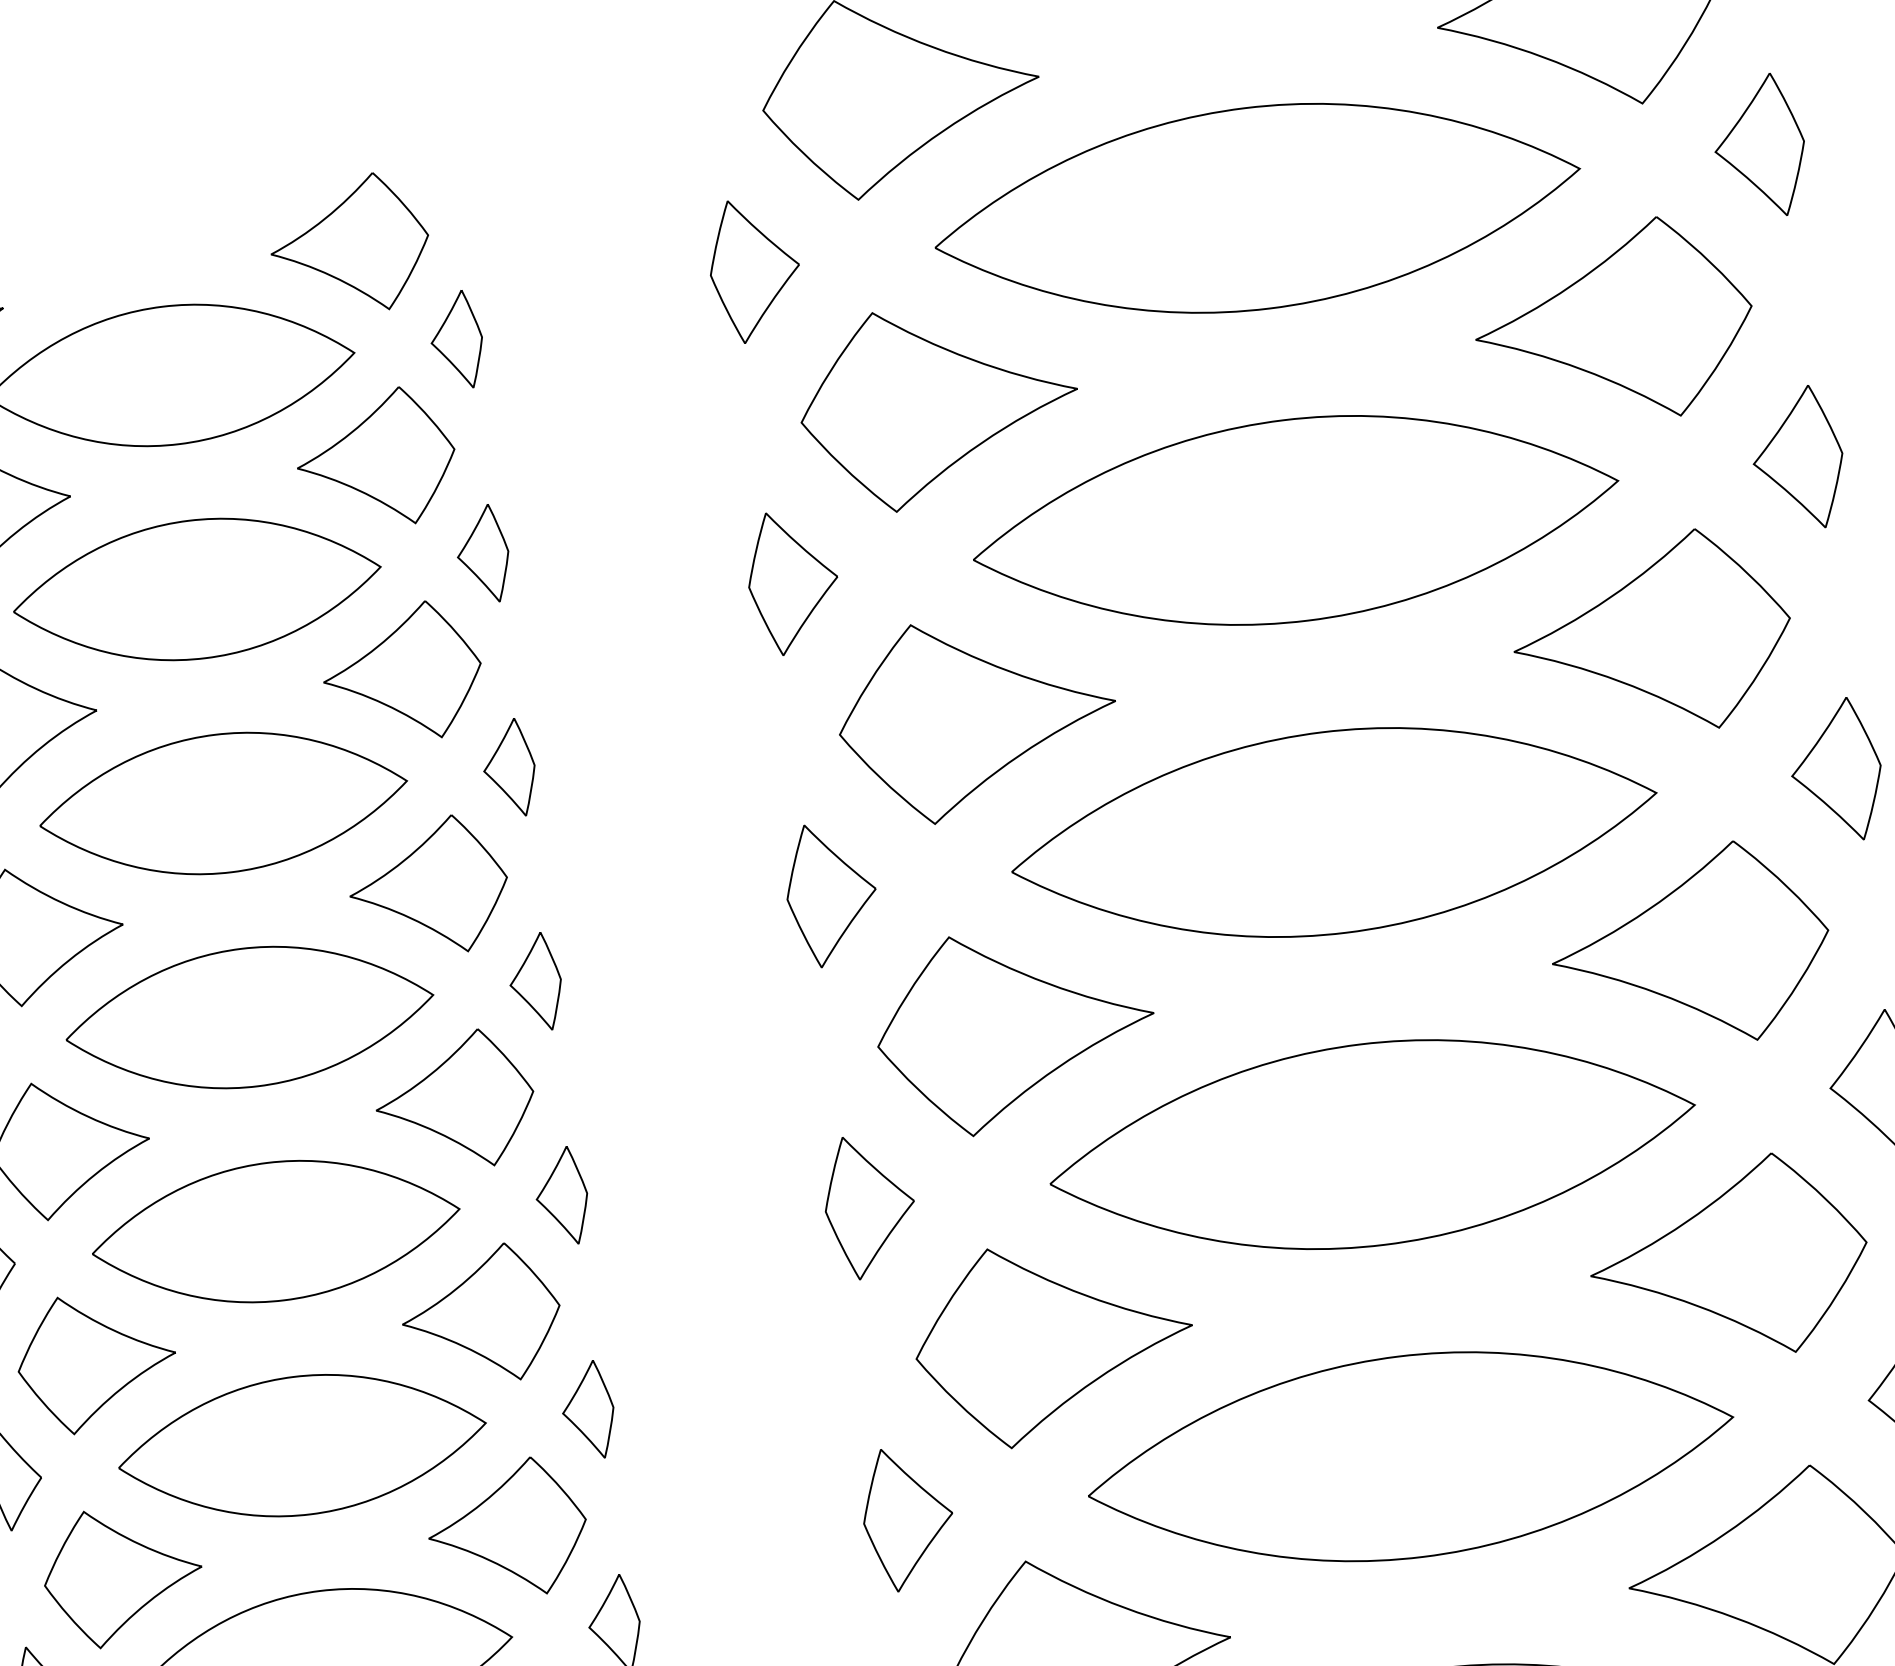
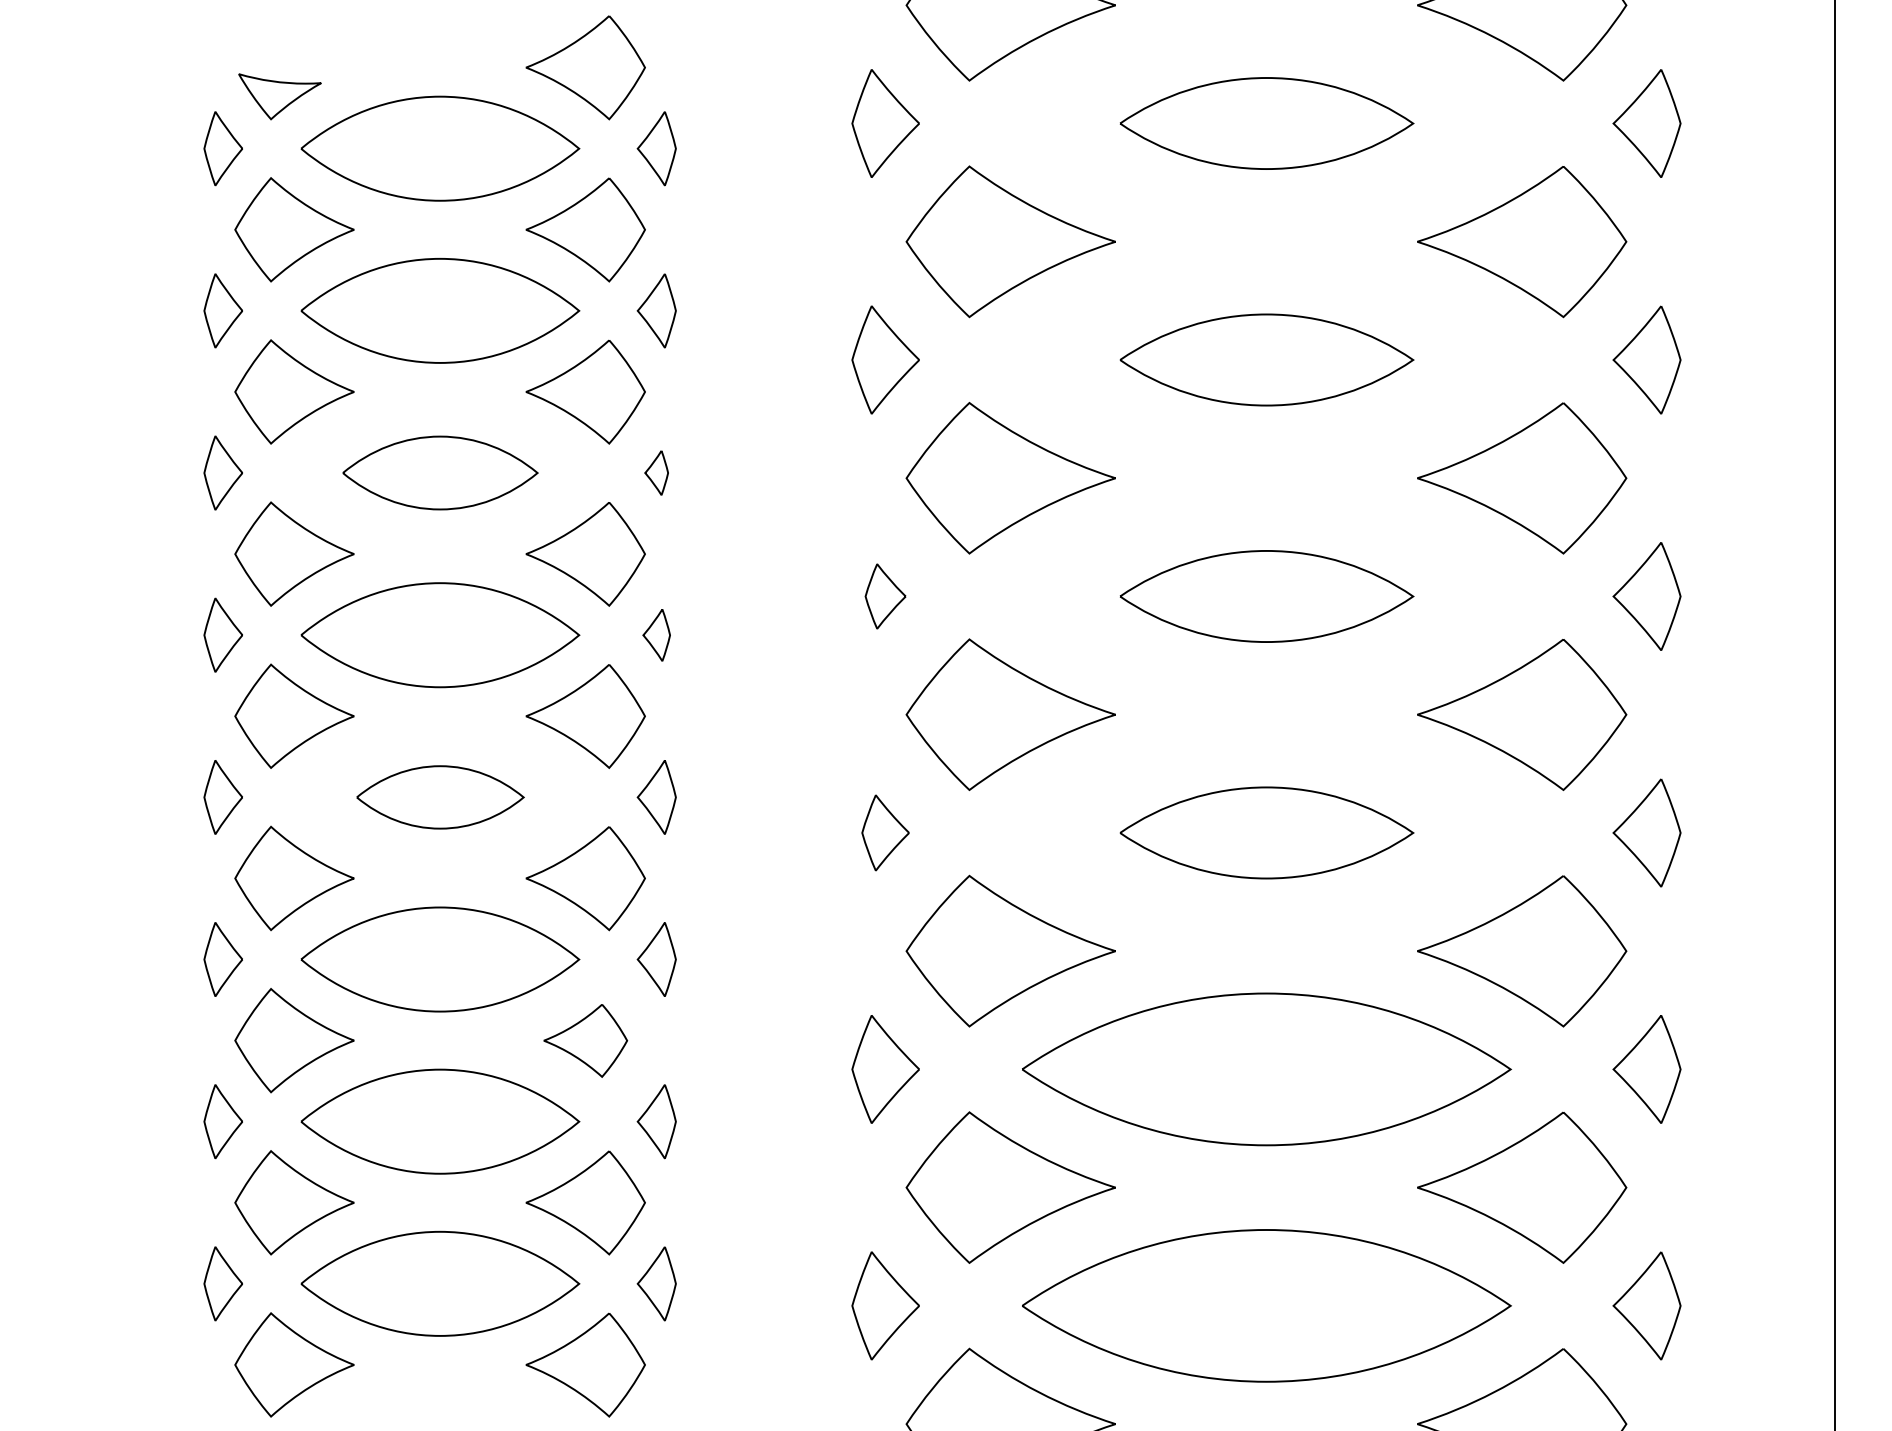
part: (1257, 208) -> (1266, 123), size x0.6
part: (1295, 519) -> (1266, 359), size x0.6
part: (508, 767) -> (656, 472), size x0.6
part: (223, 802) -> (440, 472), size x0.7
part: (1334, 832) -> (1266, 596), size x0.6
part: (831, 894) -> (885, 596), size x0.6
part: (535, 982) -> (656, 635), size x0.7
part: (1372, 1144) -> (1266, 832), size x0.6
part: (869, 1205) -> (885, 832), size x0.7
part: (276, 1231) -> (440, 797), size x0.6
part: (507, 1528) -> (585, 1040), size x0.7

